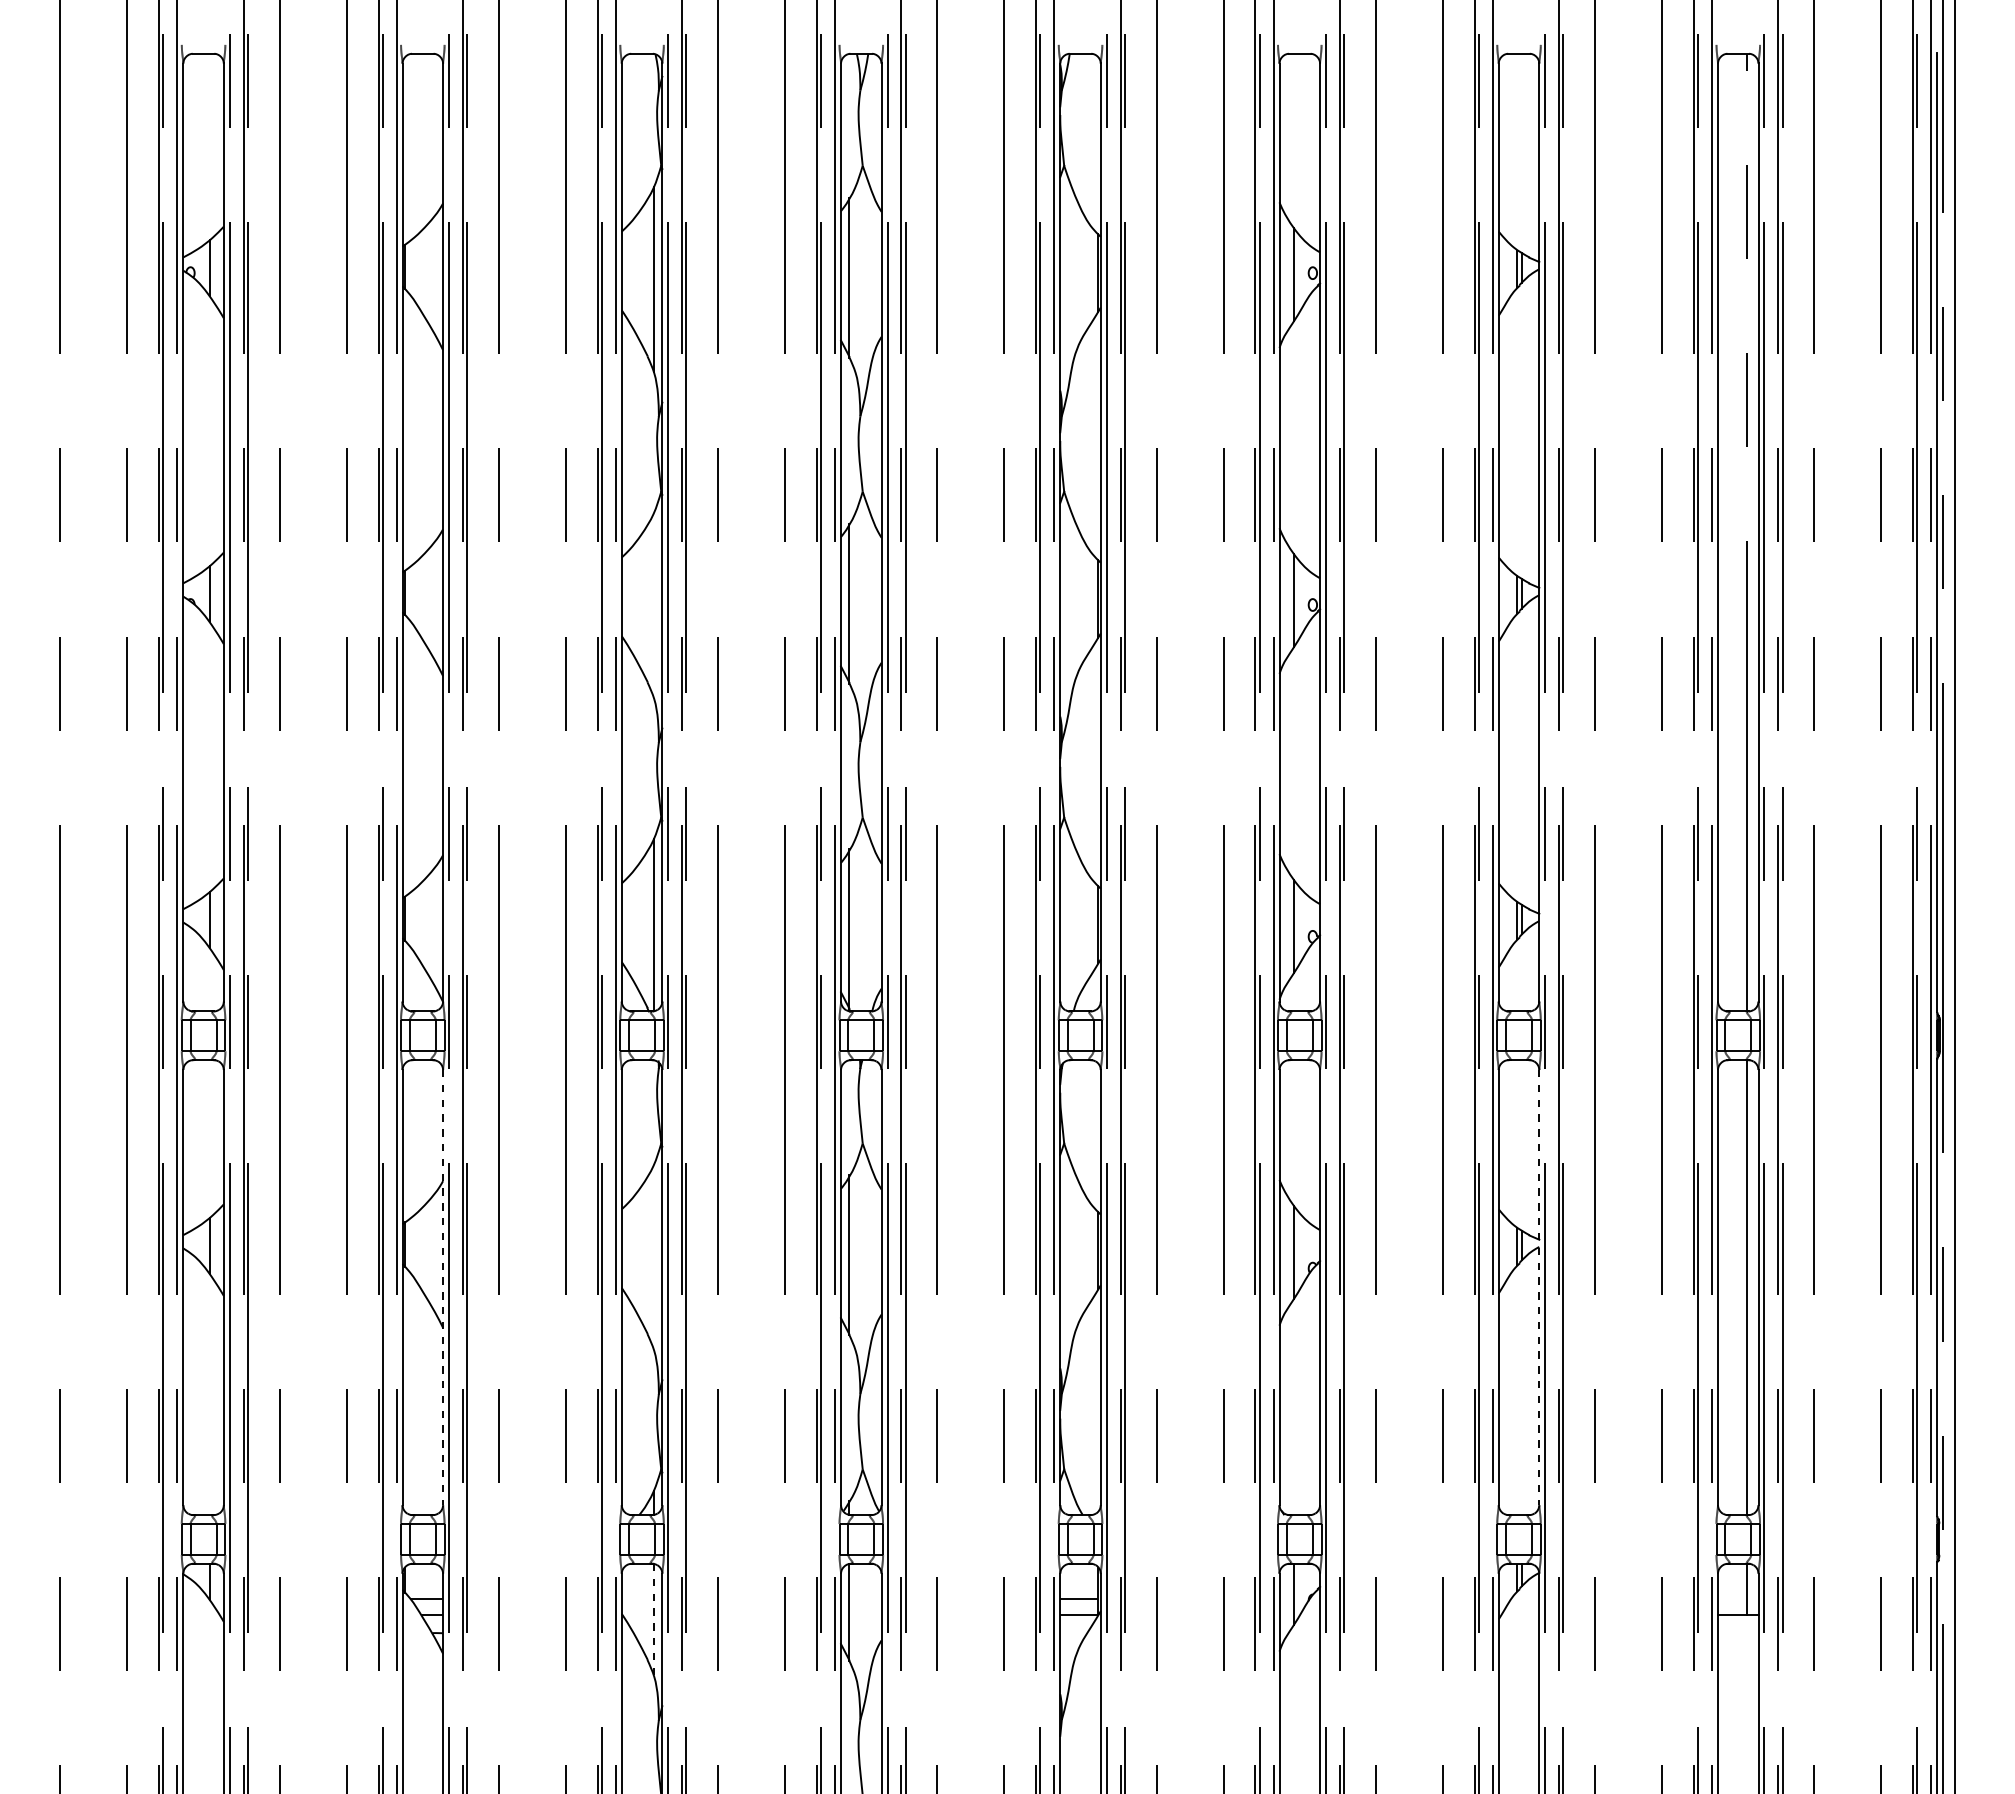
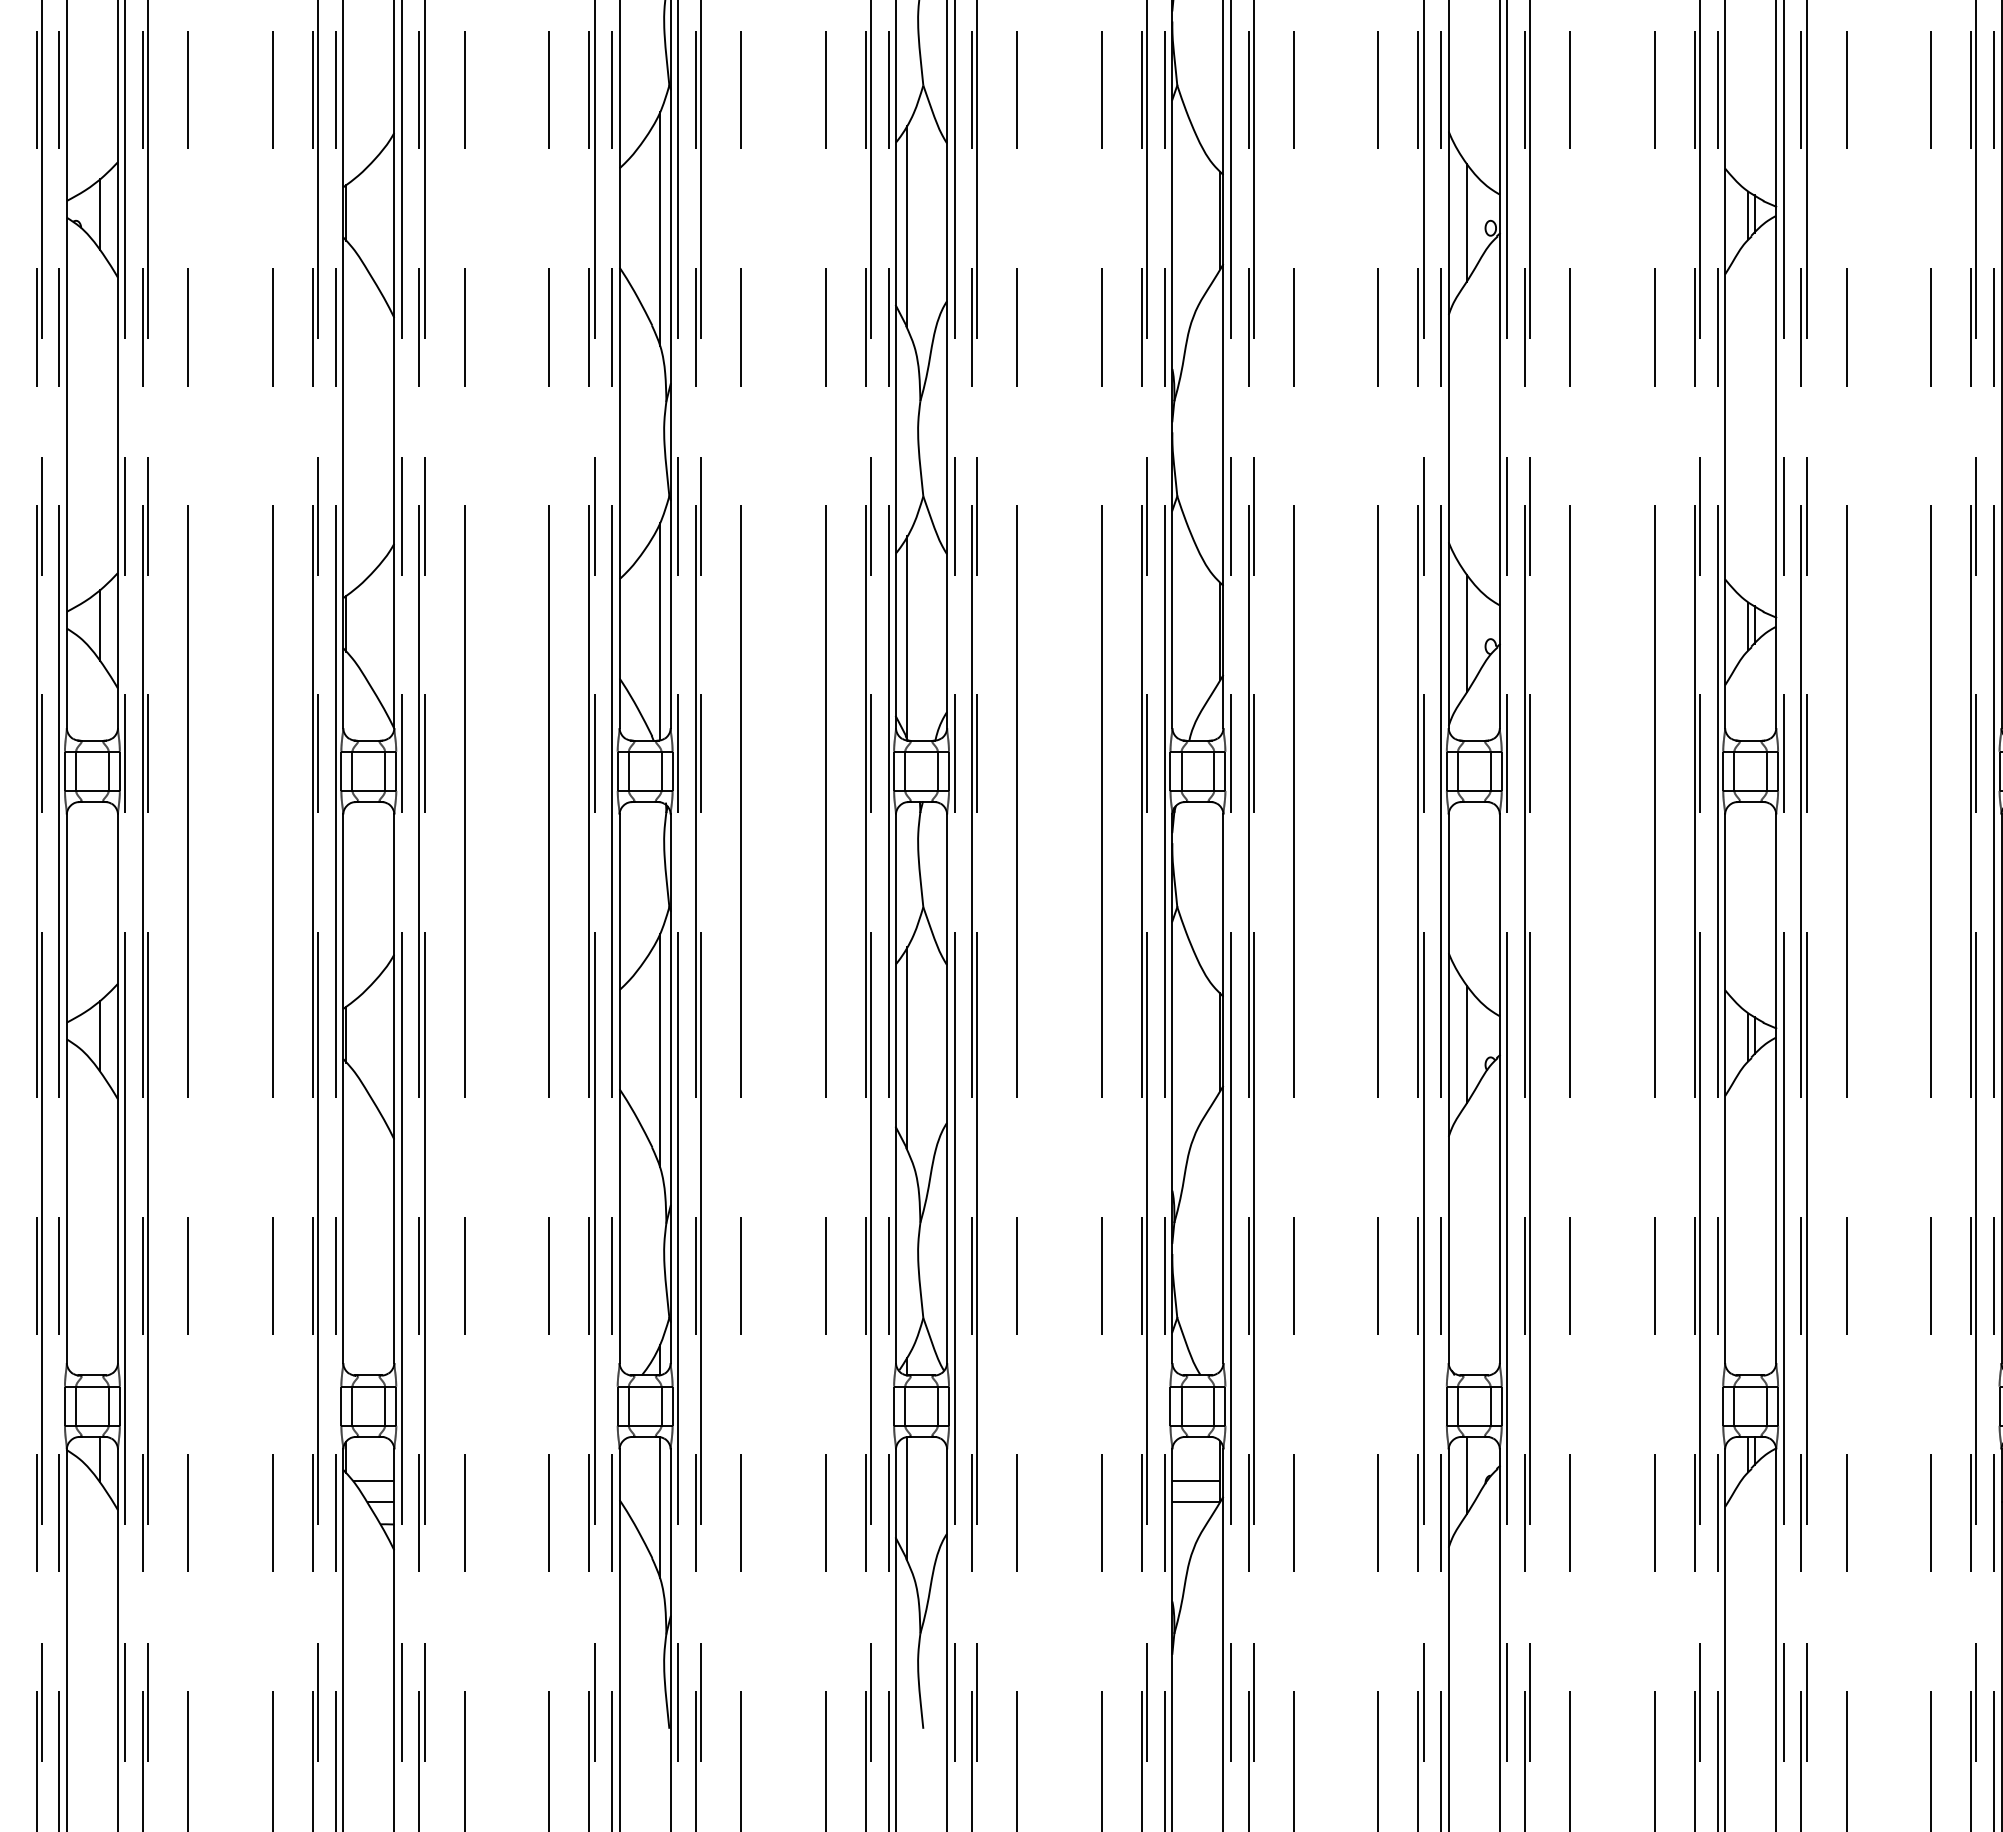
line: (653, 605) -> (659, 228), added
line: (653, 1257) -> (659, 1050), added
line: (443, 1287) -> (394, 1088), dashed -> solid
line: (1539, 1287) -> (1776, 1088), dashed -> solid
line: (653, 1619) -> (659, 1507), dashed -> solid

